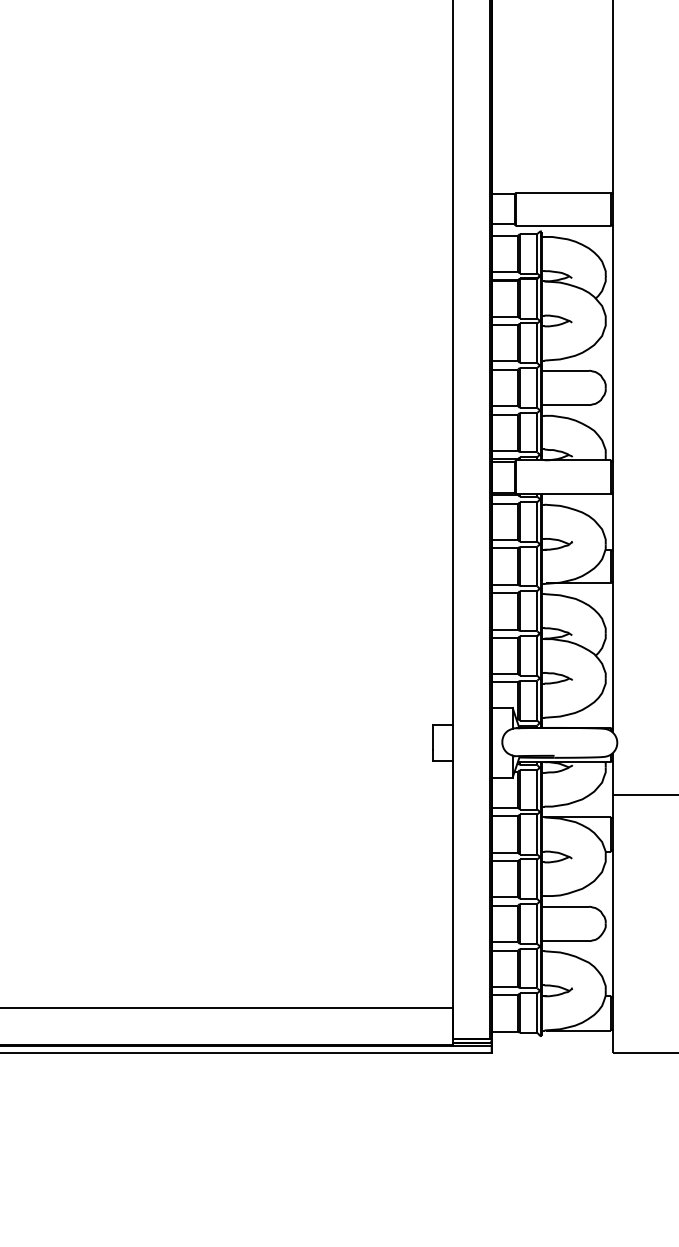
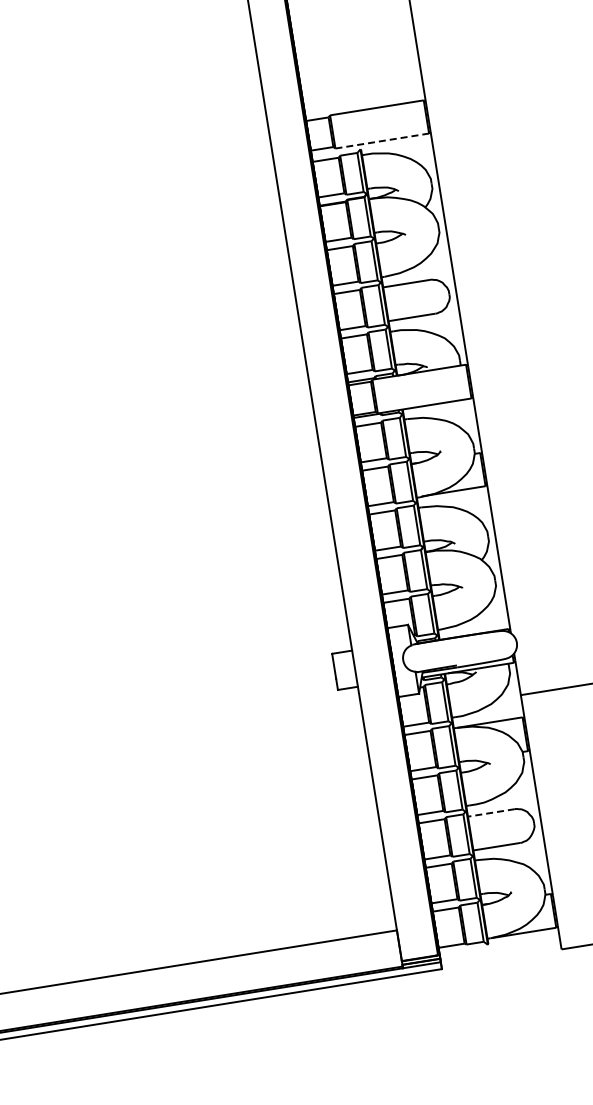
line: (564, 226) -> (383, 141), solid -> dashed
line: (565, 906) -> (491, 812), solid -> dashed

